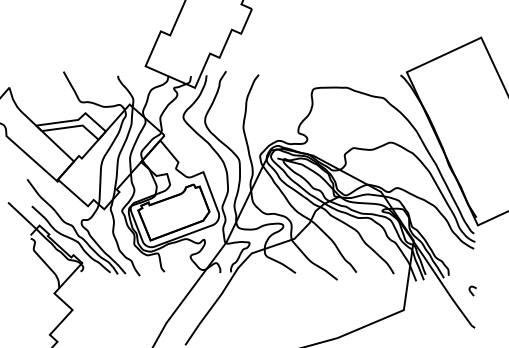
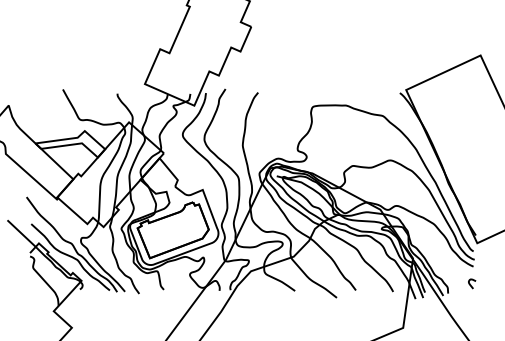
curve: (471, 291) -> (470, 284), moved

